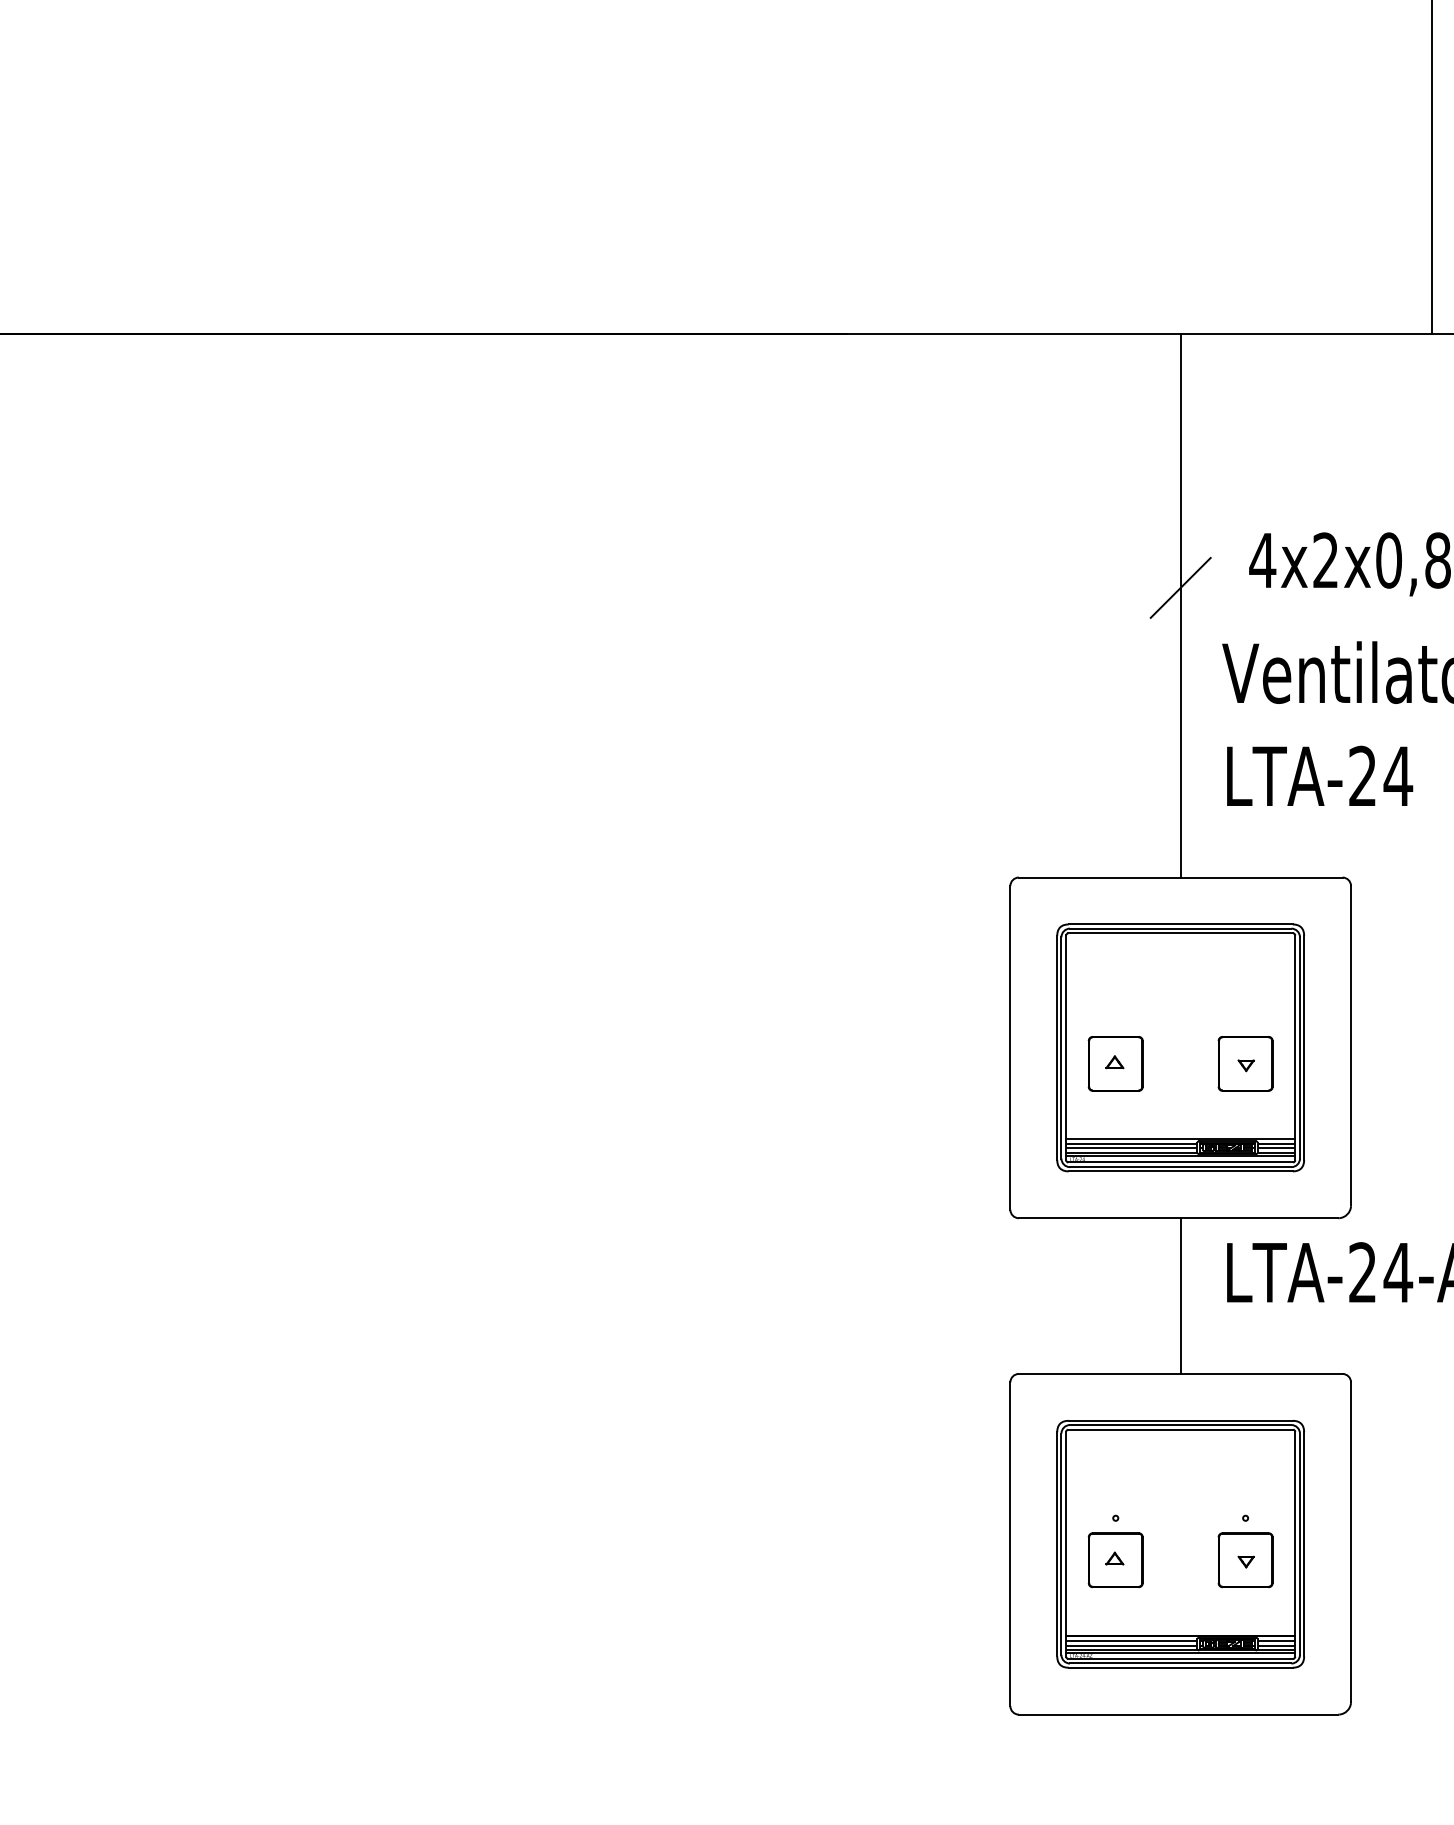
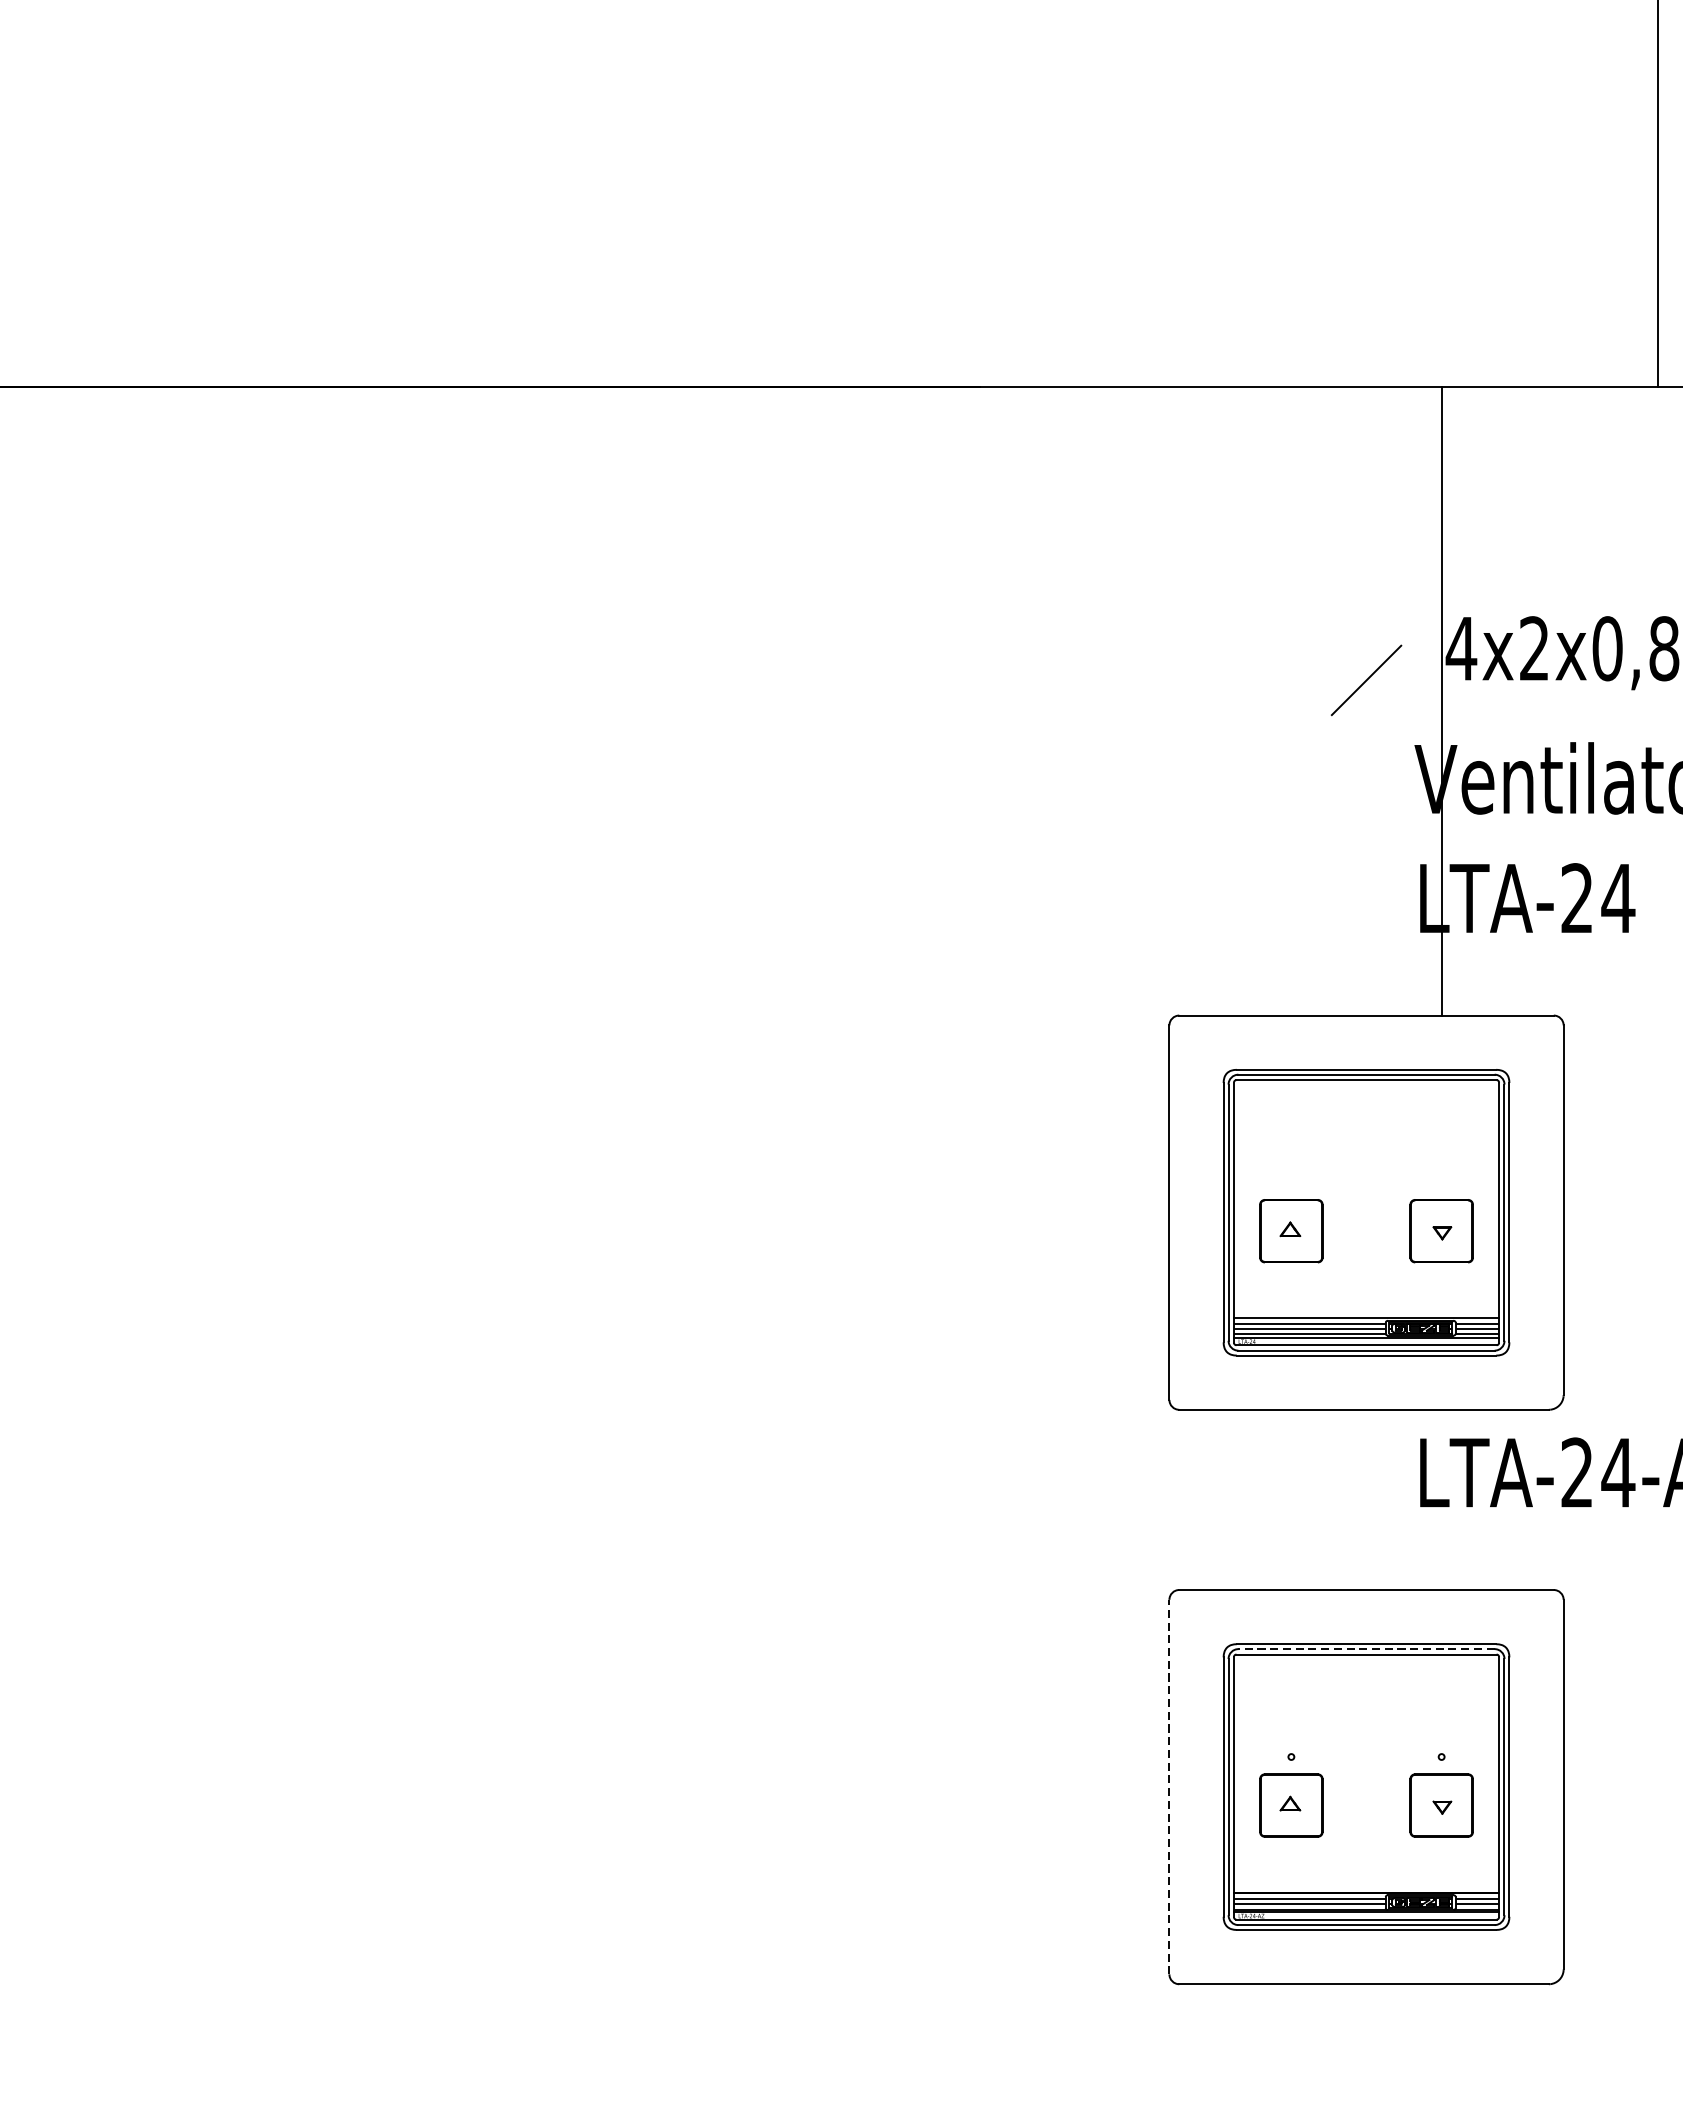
line: (1180, 605) -> (1441, 700), moved
line: (1180, 1295) -> (1366, 1499), removed
line: (1180, 1425) -> (1366, 1649), solid -> dashed
line: (1010, 1544) -> (1169, 1787), solid -> dashed

